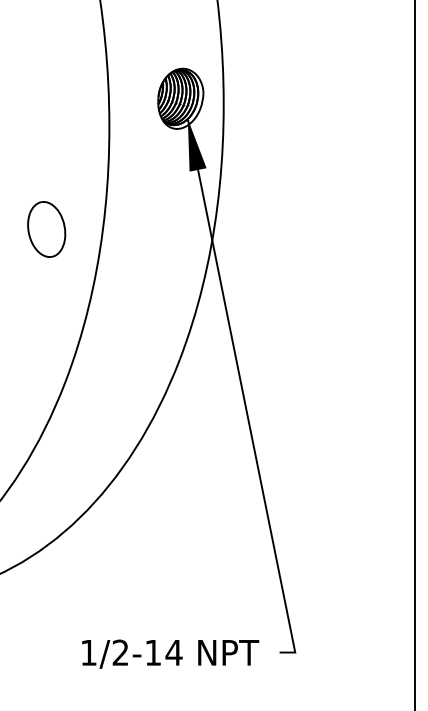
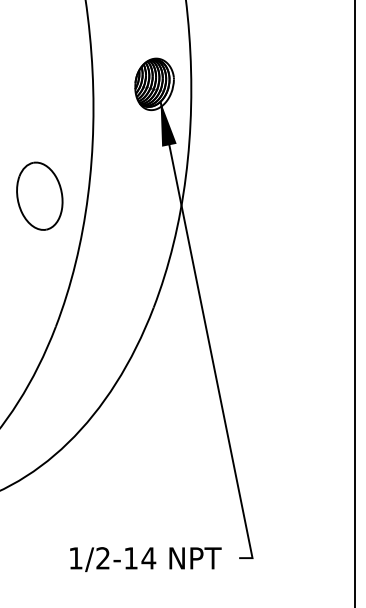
part: (46, 228) -> (39, 195), size x1.43

